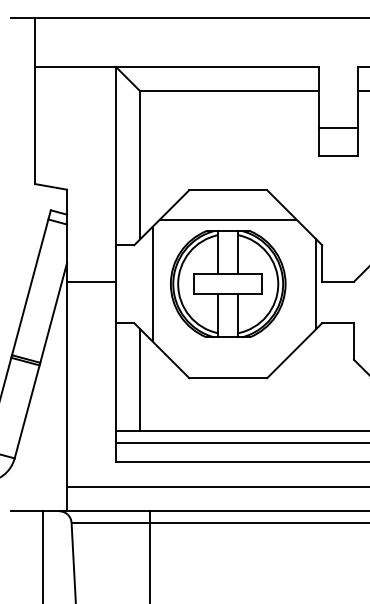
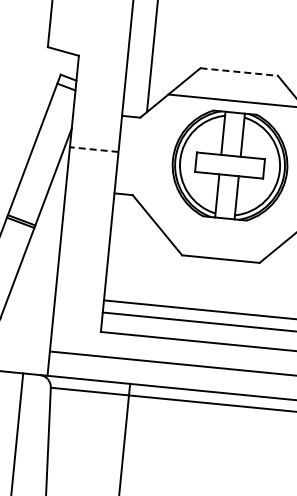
line: (228, 190) -> (239, 72), solid -> dashed
line: (91, 281) -> (94, 149), solid -> dashed
line: (152, 283) -> (154, 157), removed
line: (140, 379) -> (133, 251), removed

